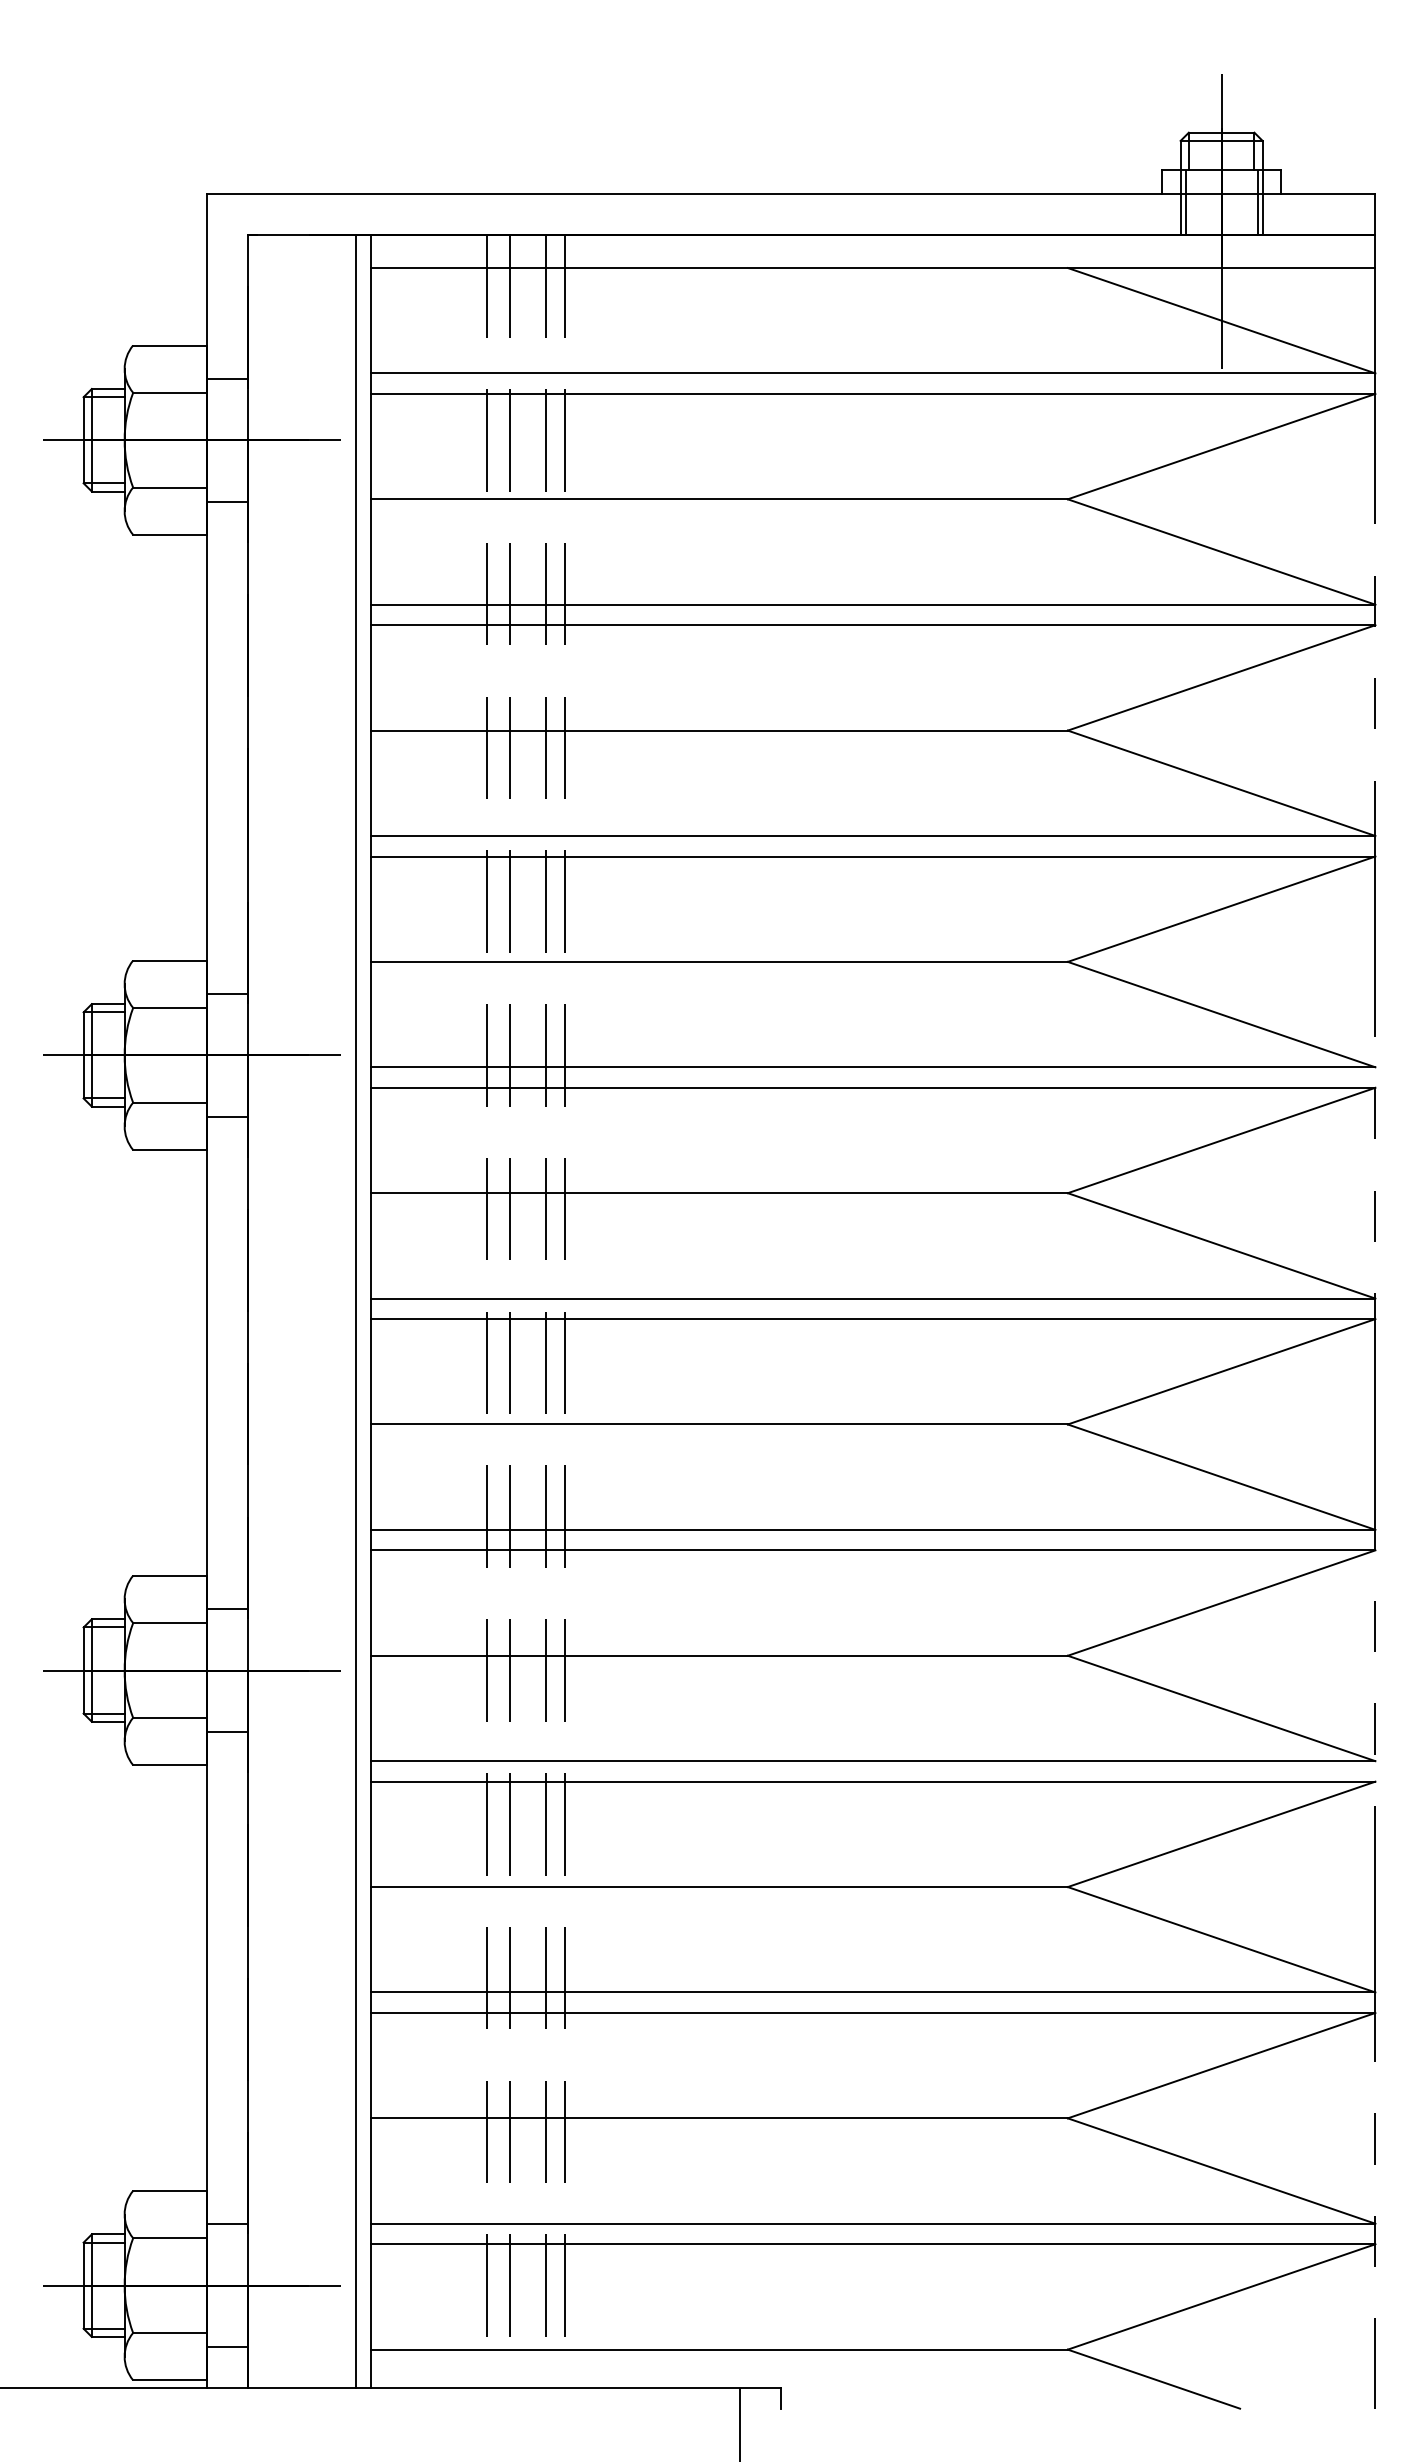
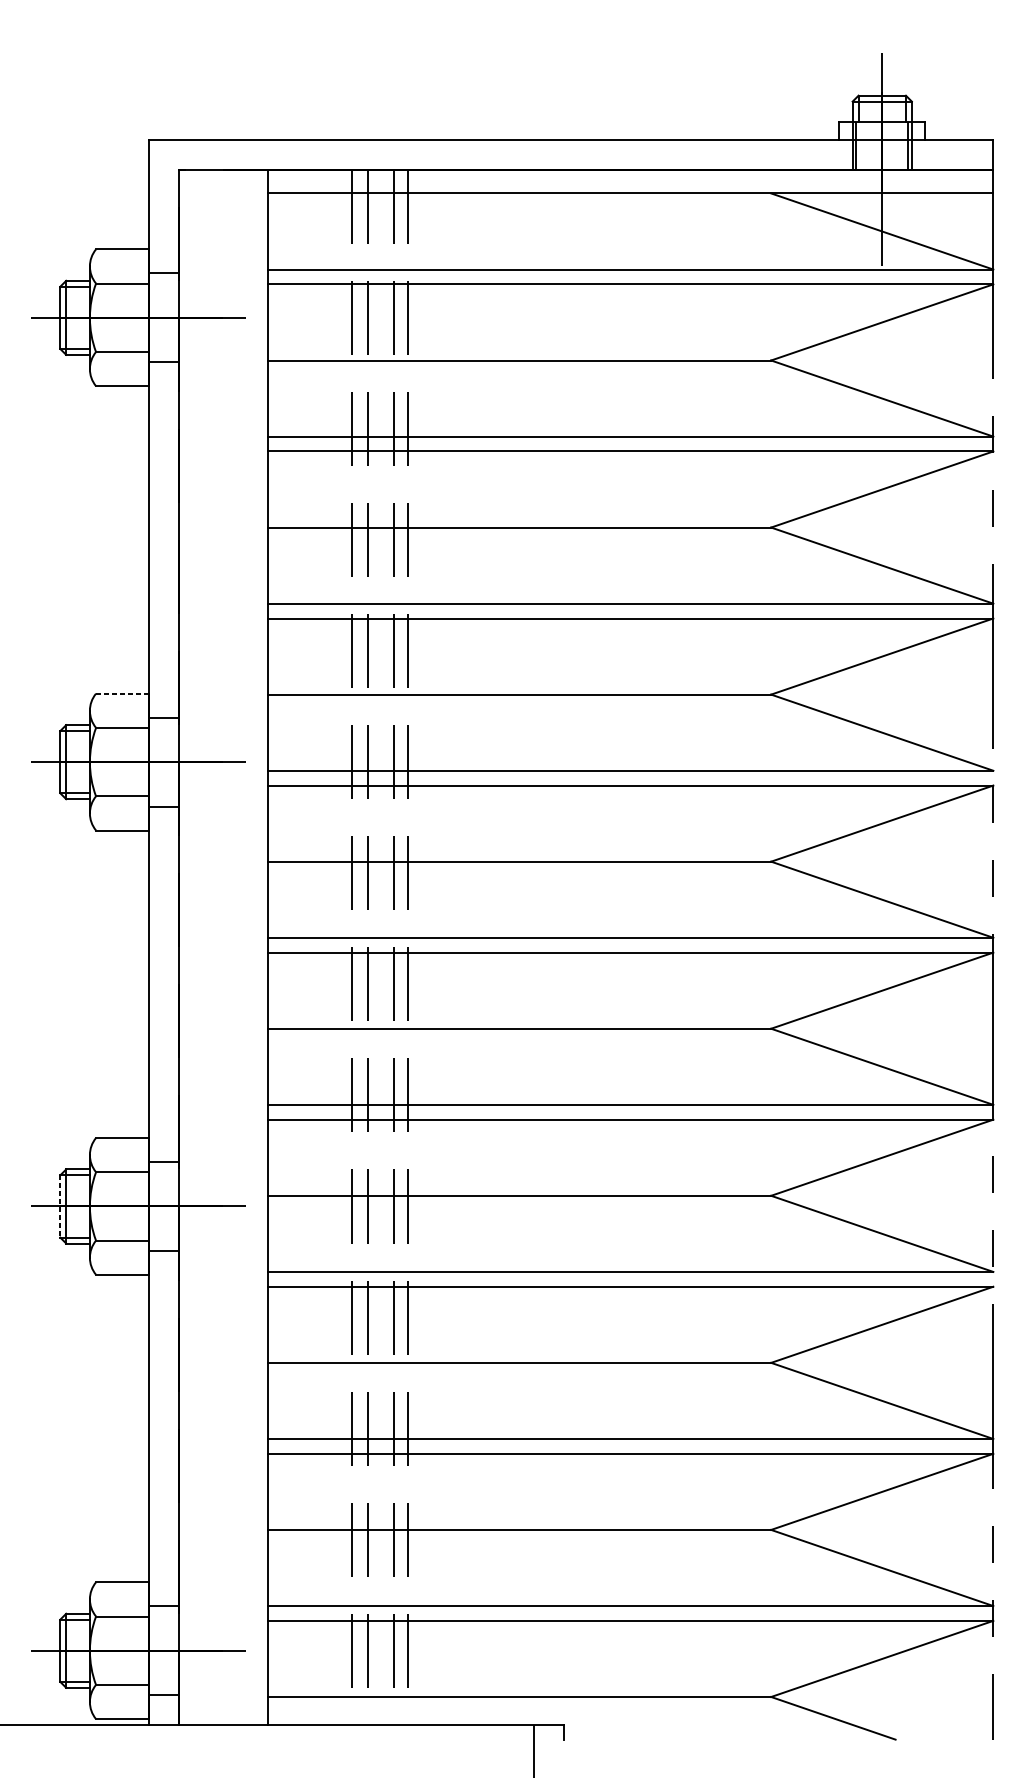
line: (169, 960) -> (122, 693), solid -> dashed
line: (355, 1311) -> (256, 947), removed
line: (83, 1671) -> (60, 1207), solid -> dashed

